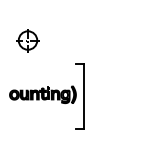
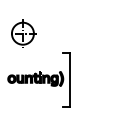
part: (28, 40) -> (23, 33), size x1.43

